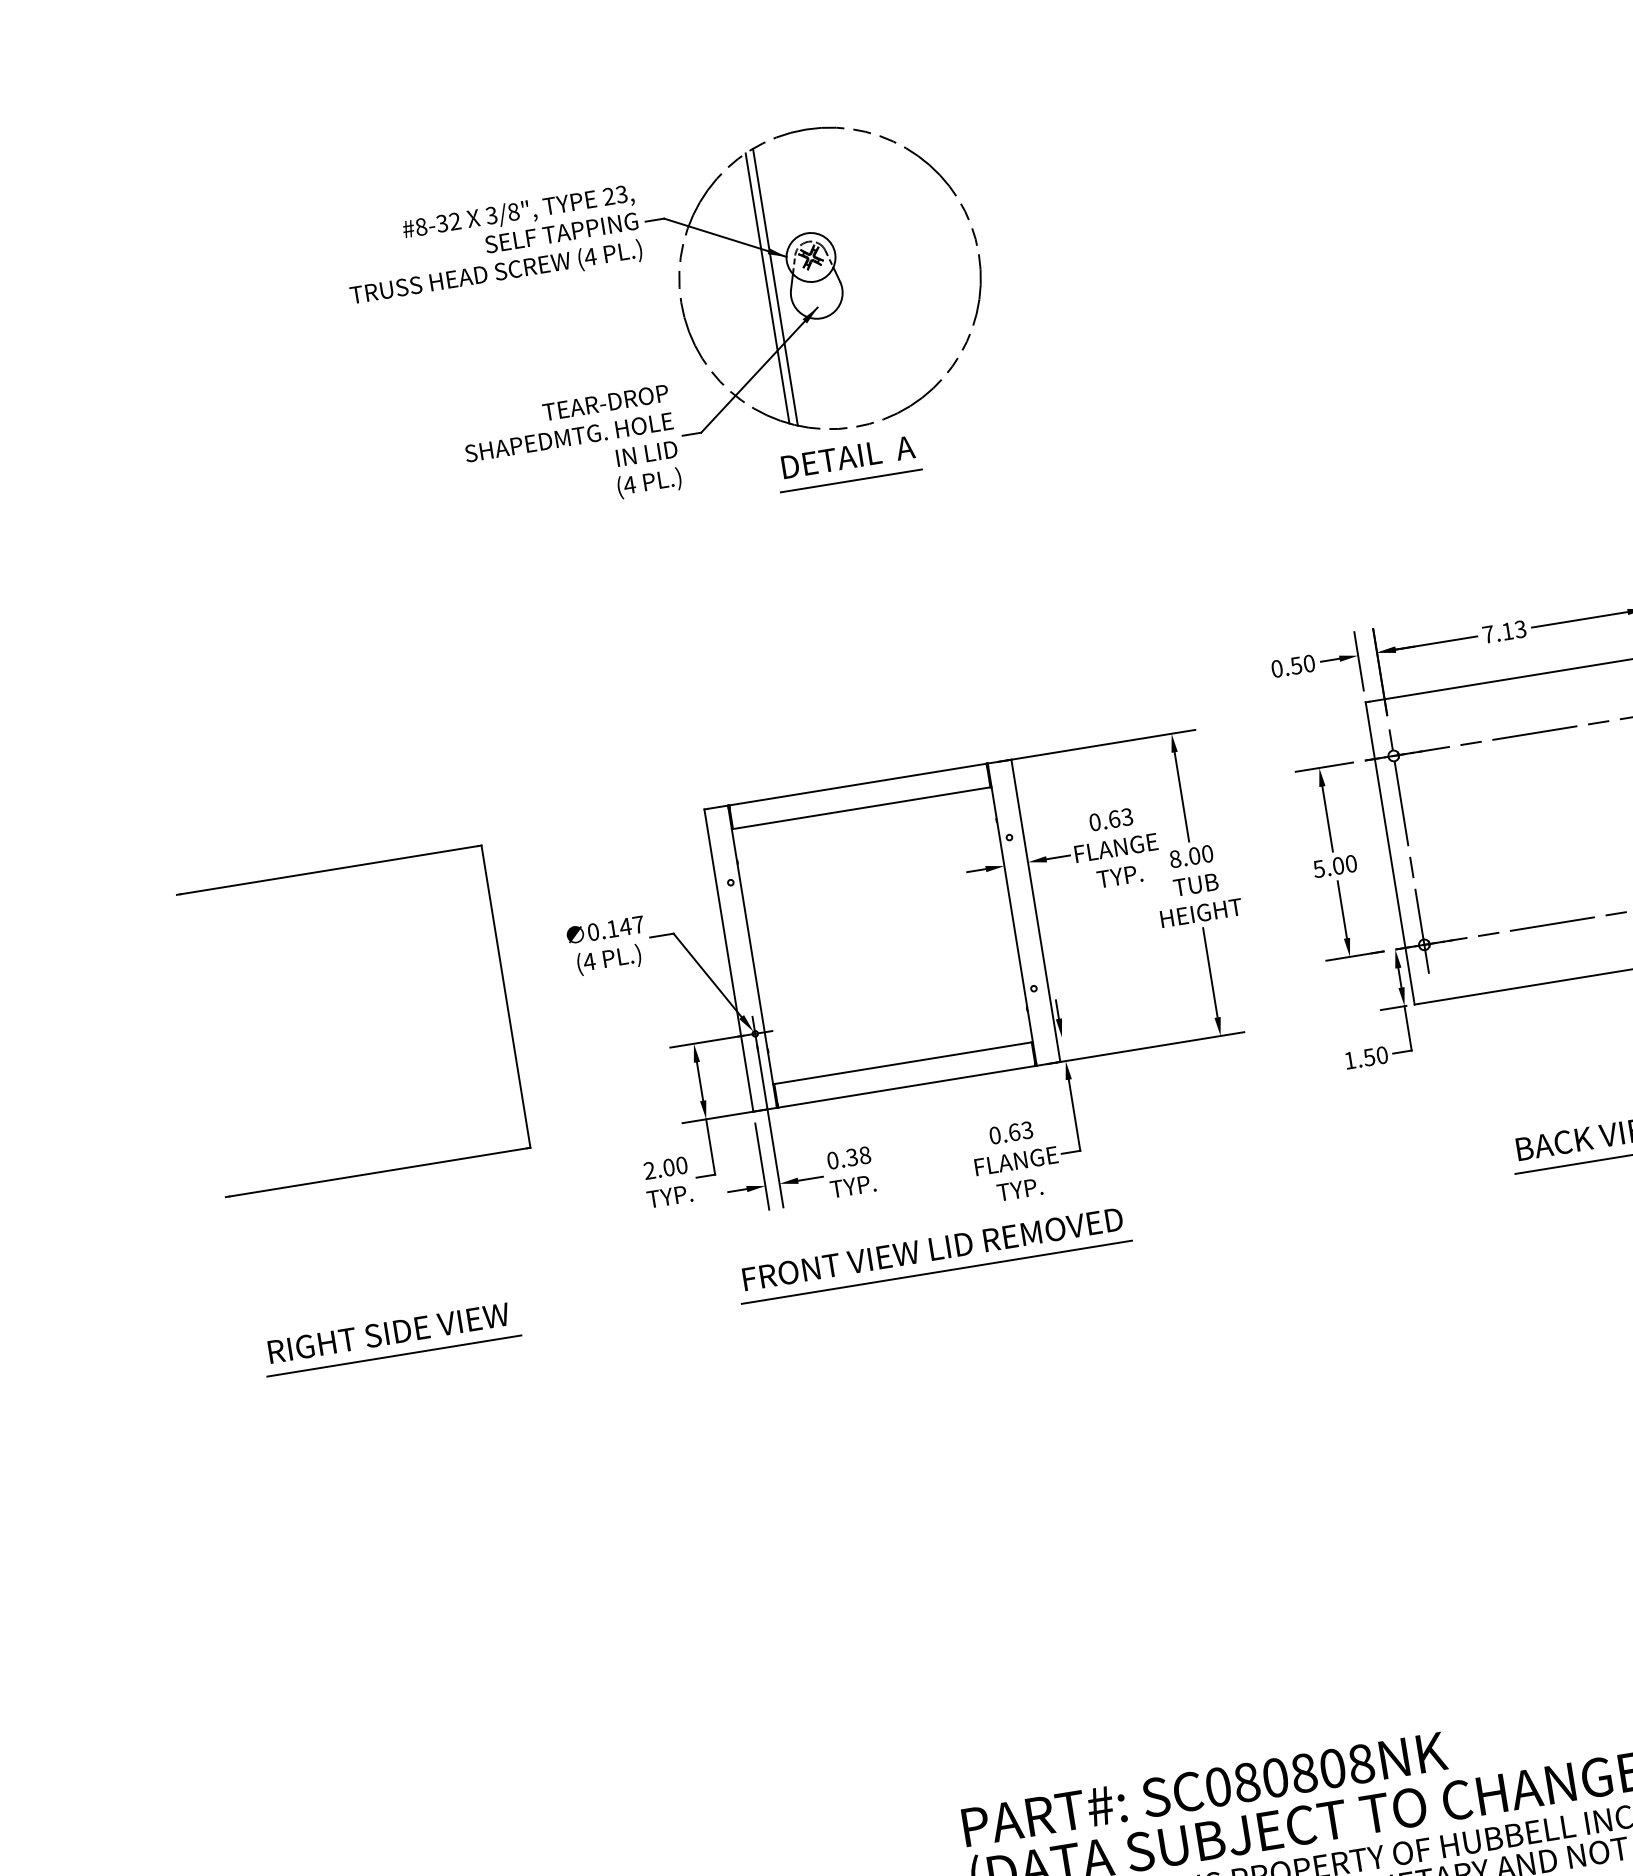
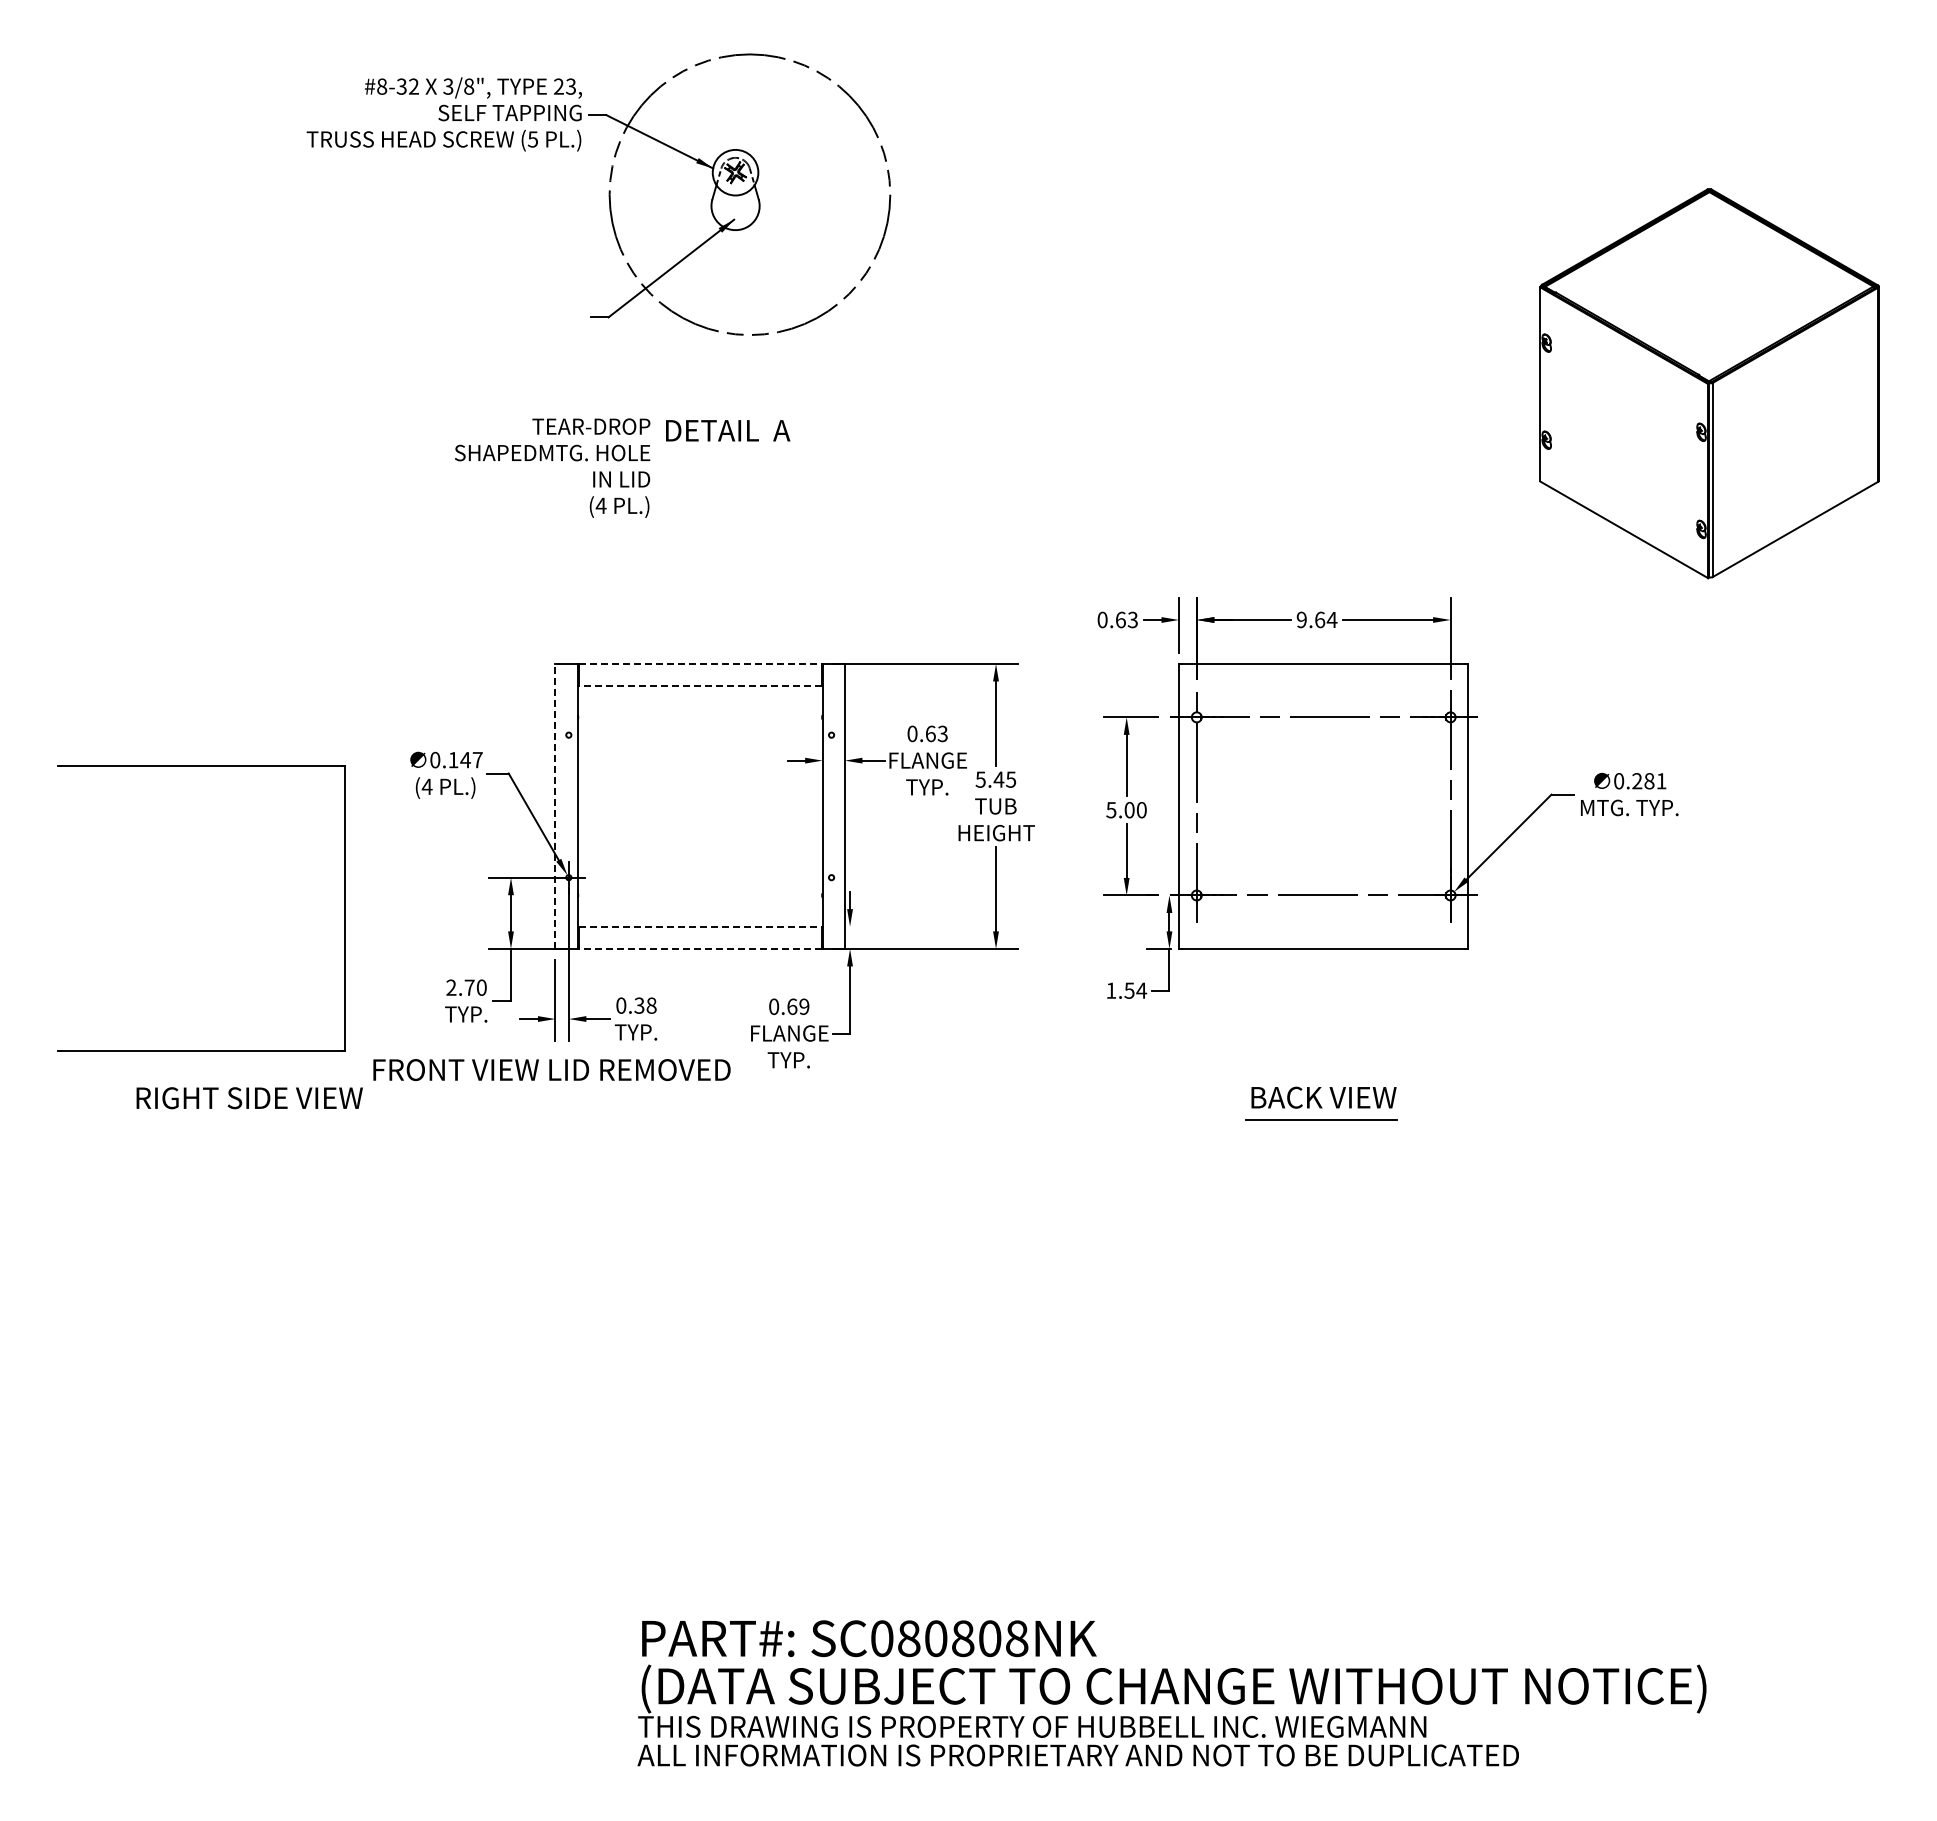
text: (589, 257) -> (532, 139), (4 -> (5
line: (775, 286) -> (698, 194), removed
line: (768, 288) -> (691, 194), removed
text: (571, 452) -> (552, 467), moved
text: (848, 456) -> (728, 430), moved
line: (851, 480) -> (739, 383), removed
text: (1503, 631) -> (1316, 619), 7.13 -> 9.64
text: (1302, 664) -> (1126, 619), 0.50 -> 0.63
line: (858, 784) -> (700, 663), solid -> dashed
line: (861, 808) -> (699, 686), solid -> dashed
text: (1190, 856) -> (995, 779), 8.00 -> 5.45
part: (329, 870) -> (201, 766), moved
line: (728, 959) -> (555, 805), solid -> dashed
text: (1382, 1055) -> (1141, 990), 1.50 -> 1.54
line: (903, 1062) -> (700, 926), solid -> dashed
line: (906, 1086) -> (699, 948), solid -> dashed
text: (1027, 1129) -> (804, 1006), 0.63 -> 0.69
text: (668, 1167) -> (469, 987), 2.00 -> 2.70
text: (932, 1249) -> (551, 1070), moved
line: (937, 1271) -> (700, 1123), removed
text: (388, 1333) -> (249, 1098), moved
line: (394, 1355) -> (189, 1119), removed

